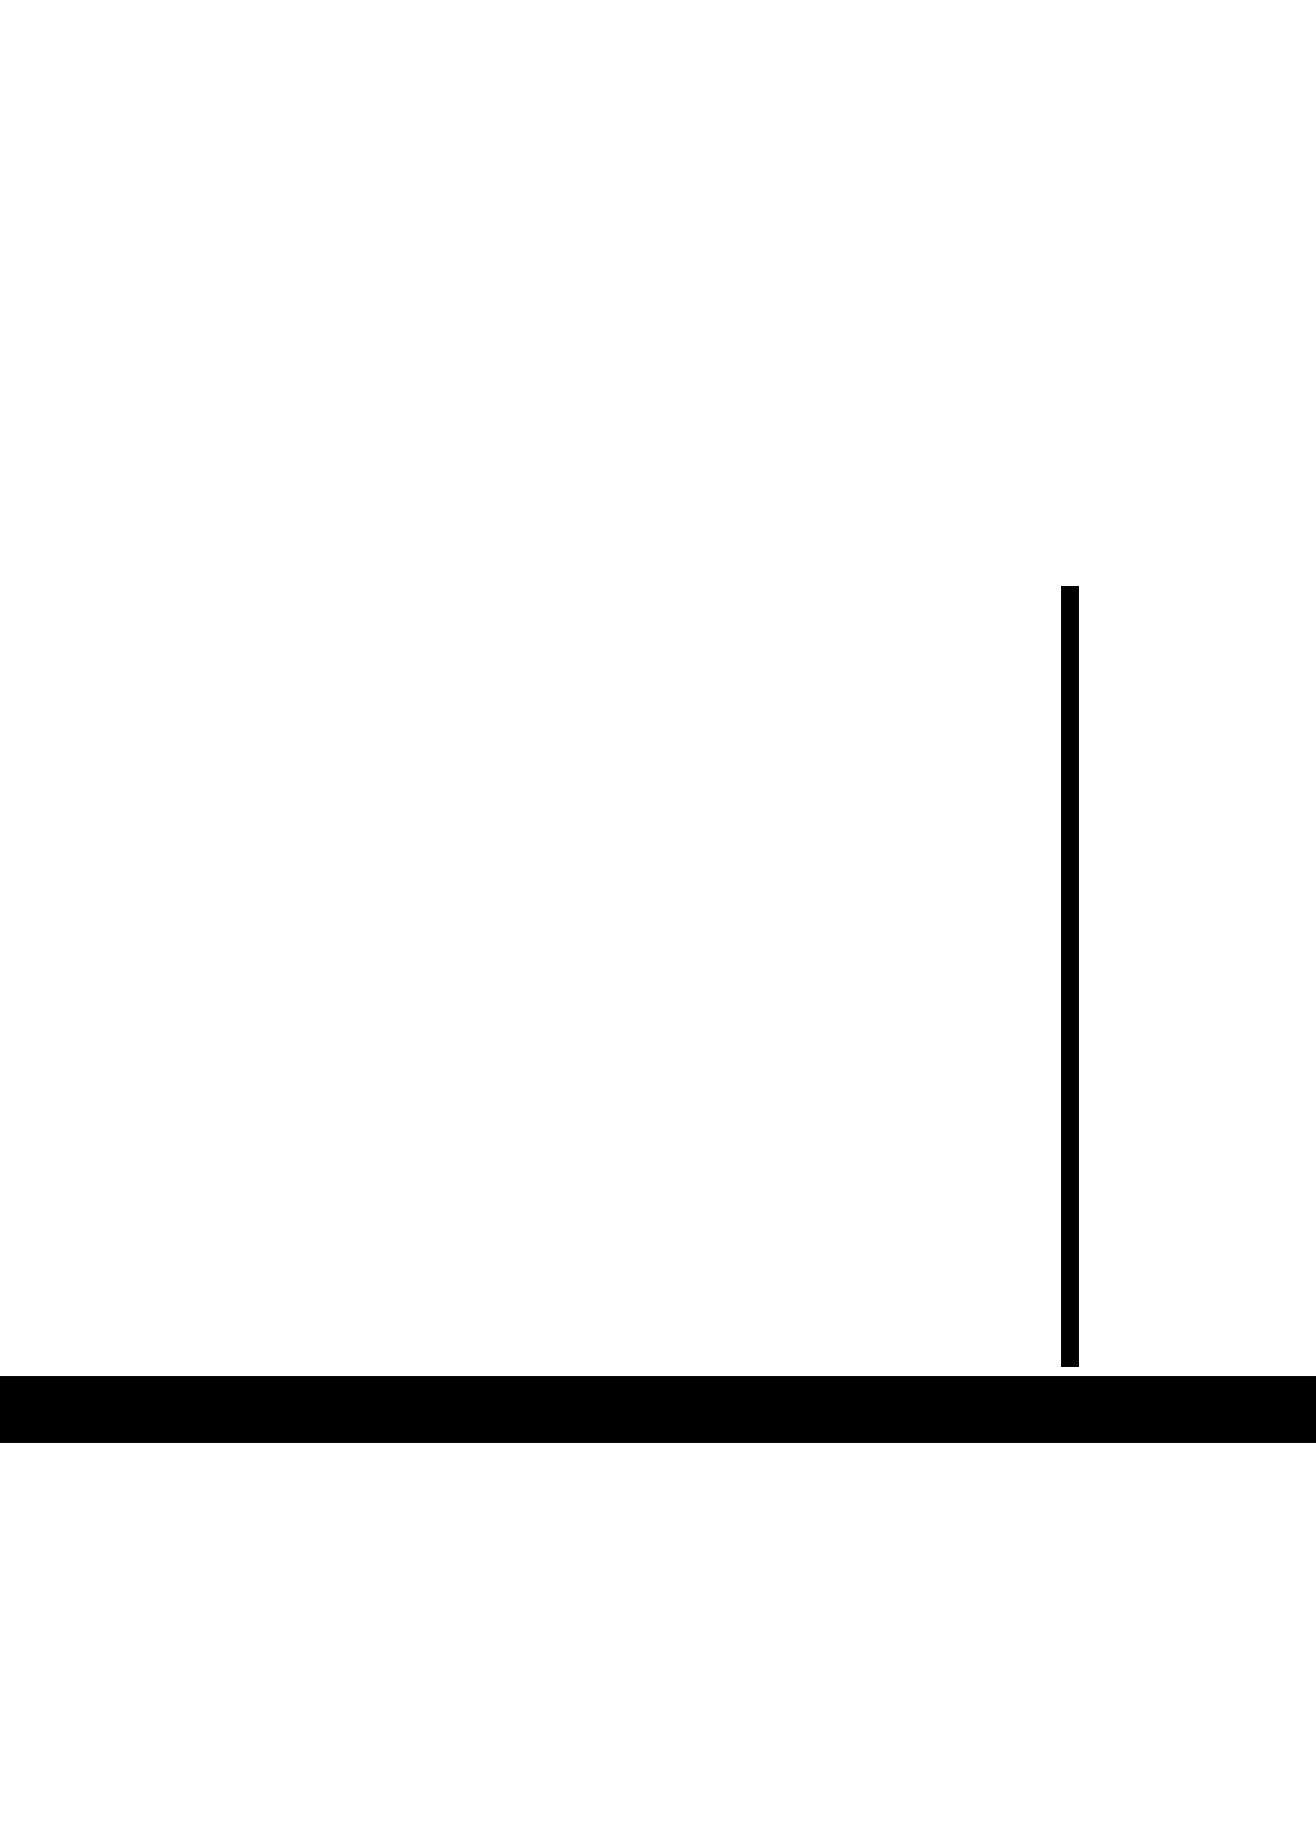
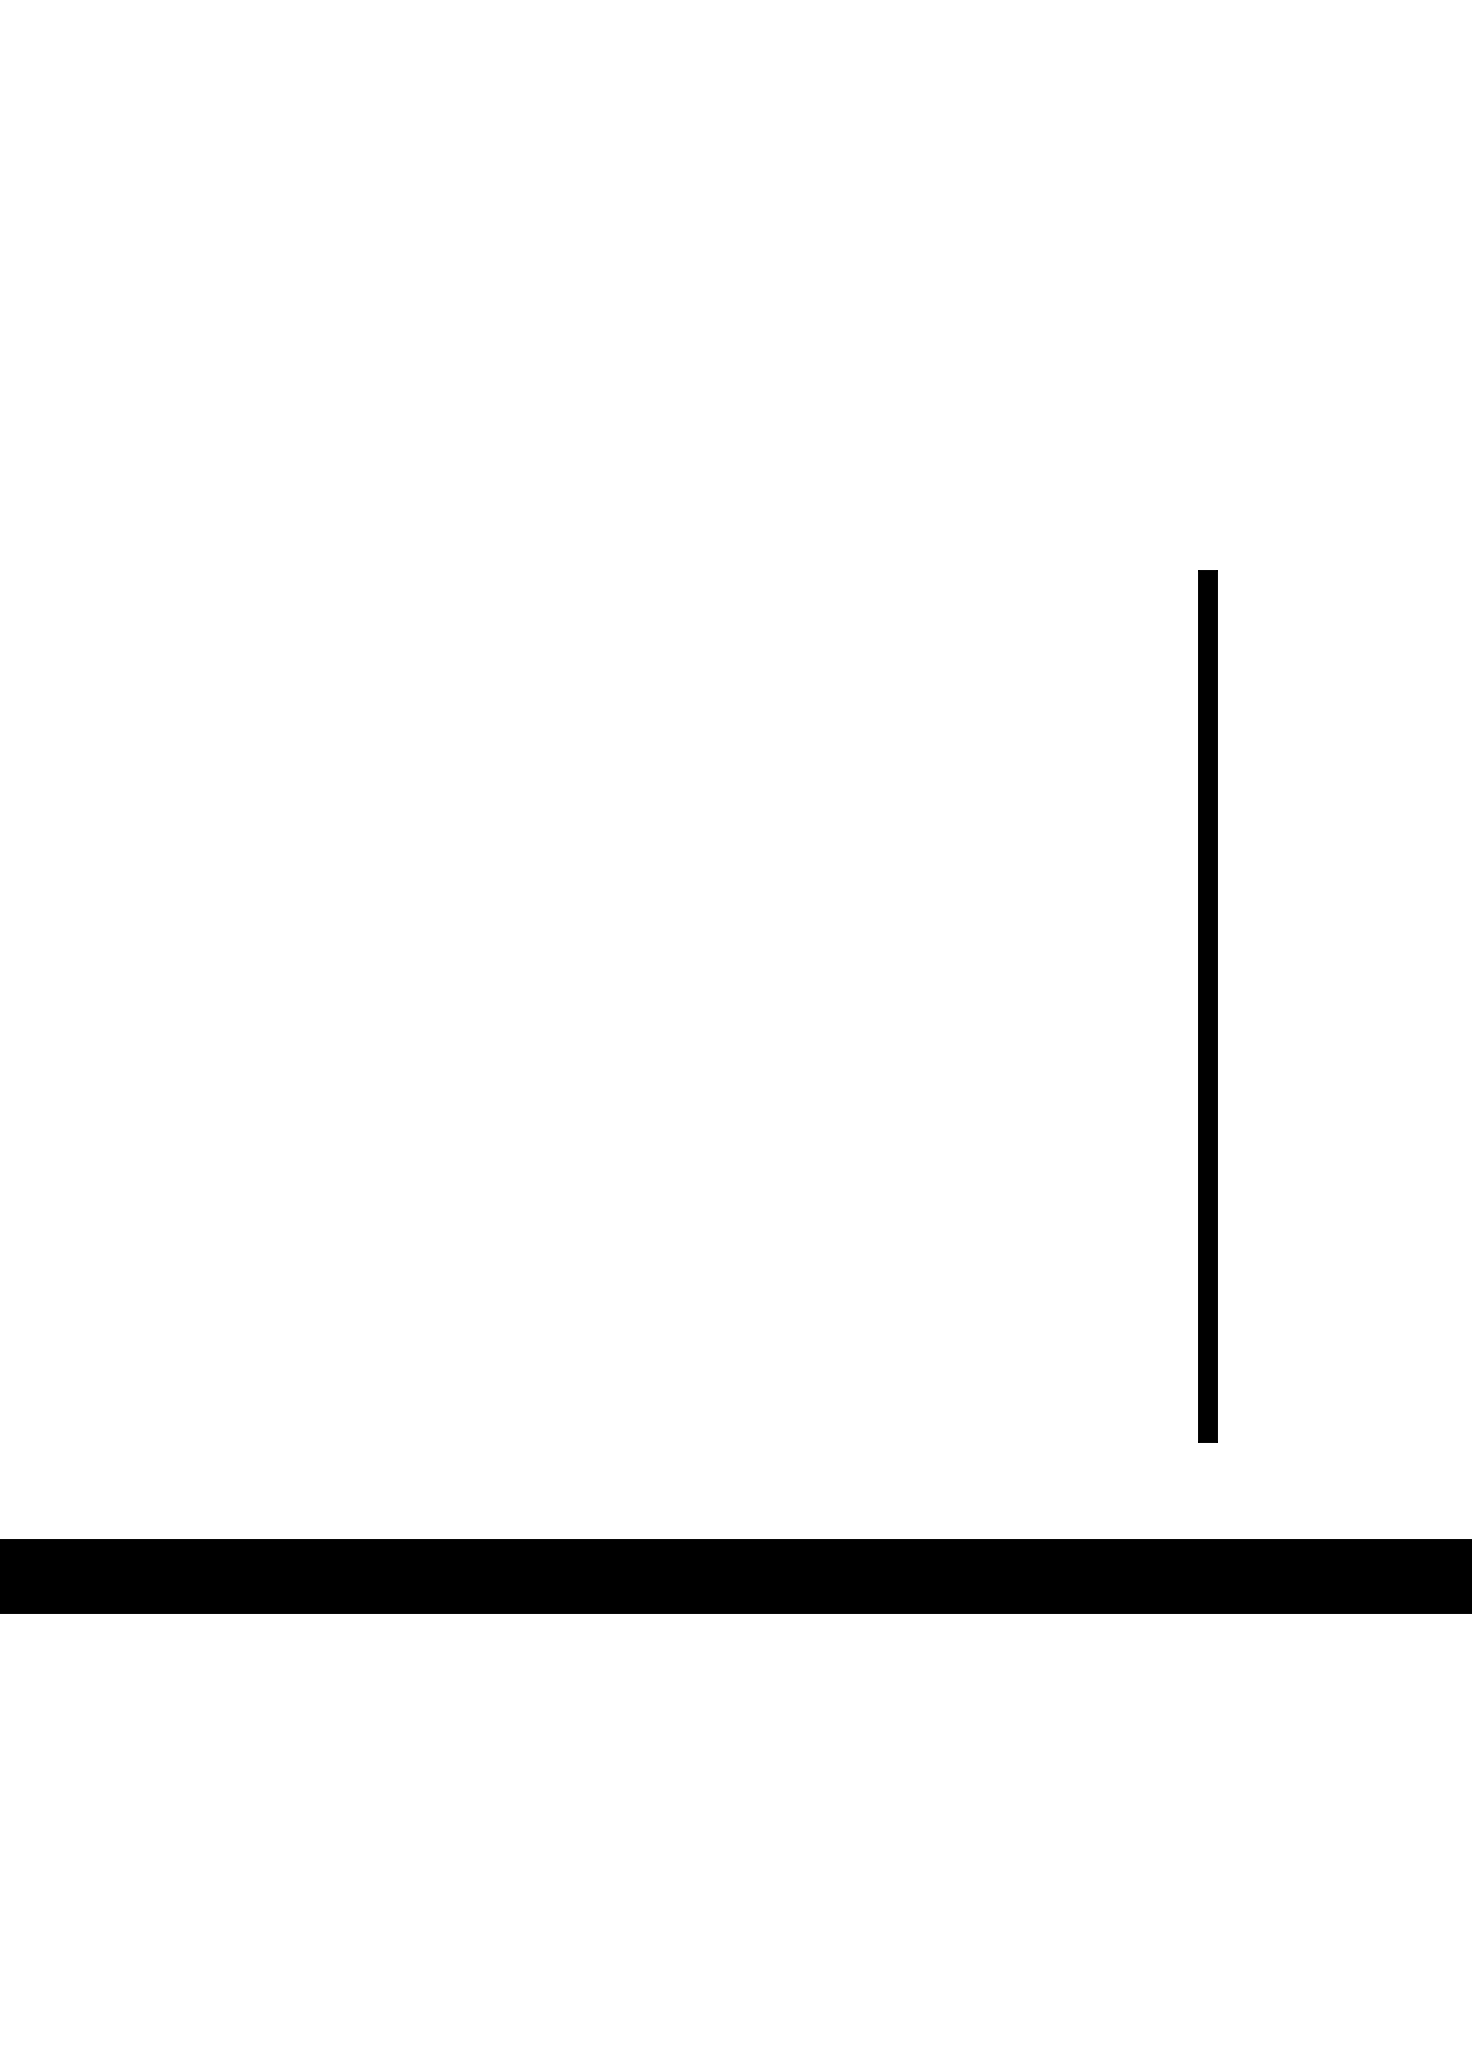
part: (1069, 976) -> (1207, 1006), moved

